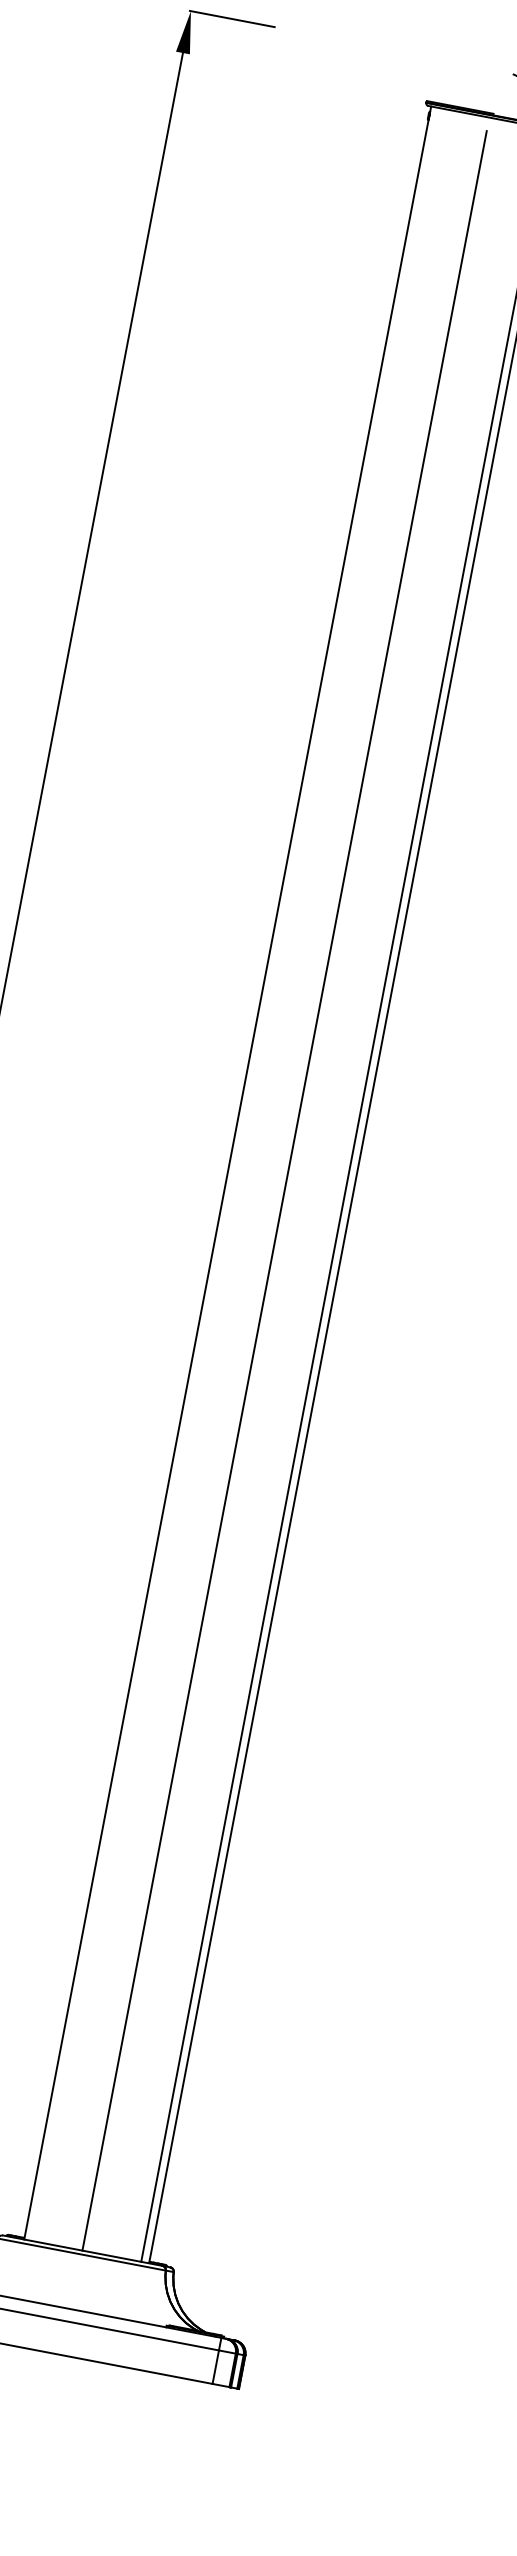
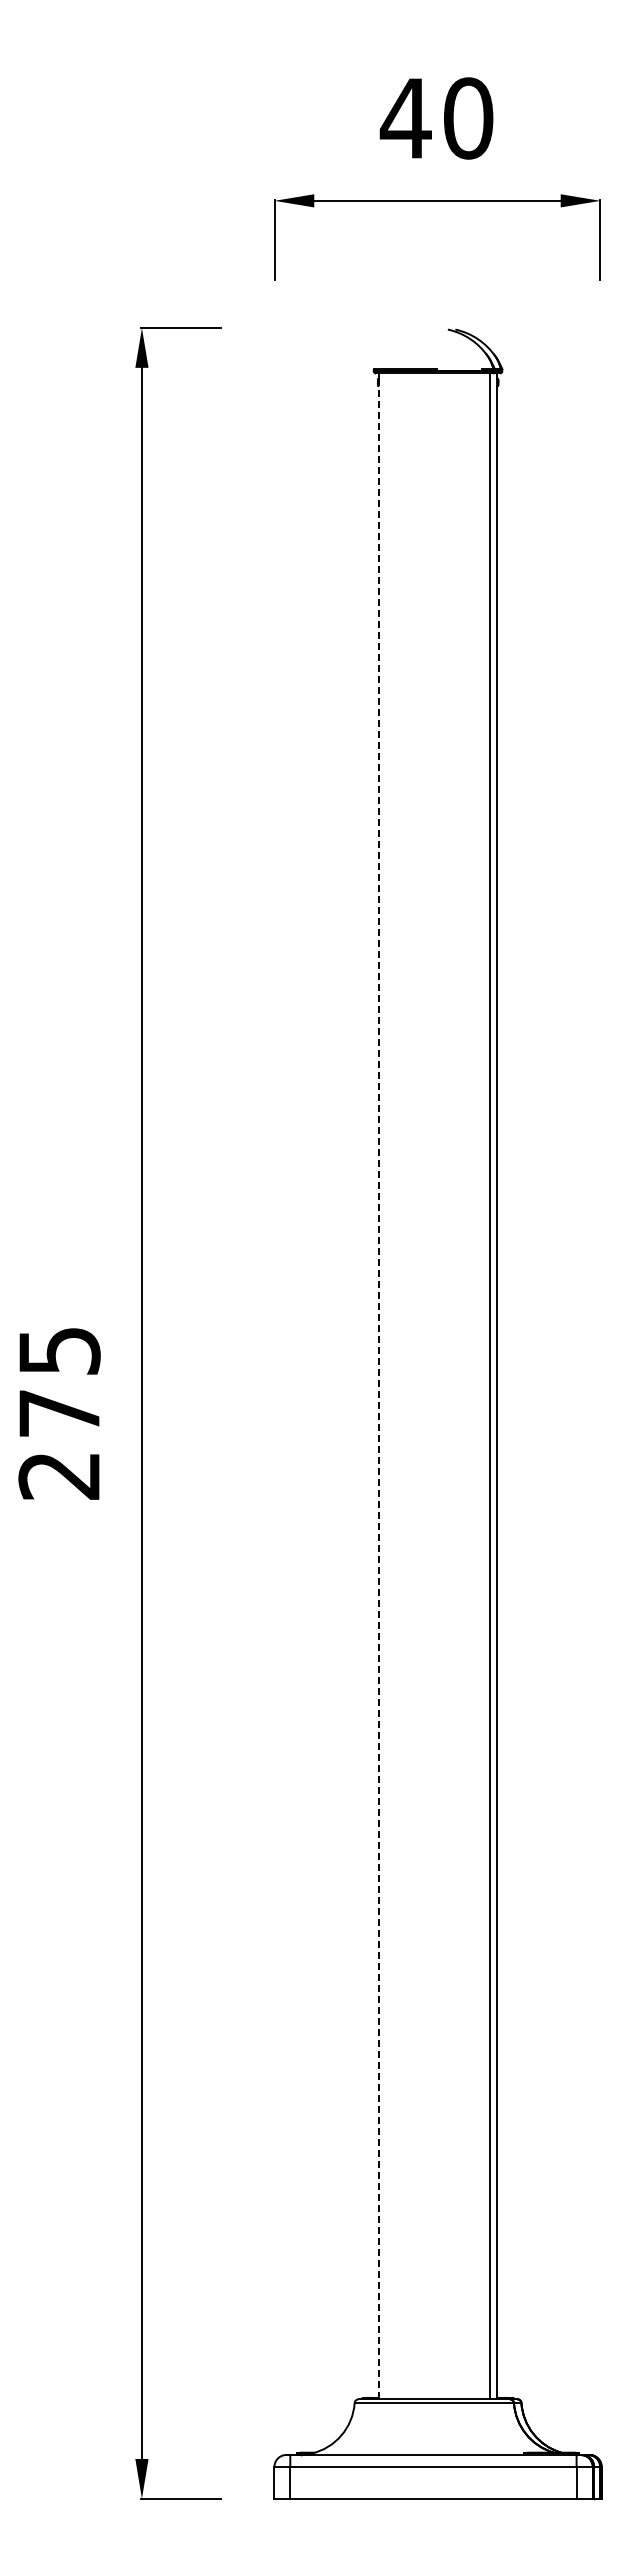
line: (226, 1178) -> (378, 1391), solid -> dashed
line: (285, 1190) -> (434, 1392), removed

